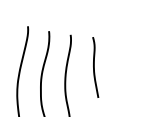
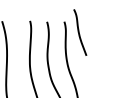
curve: (94, 67) -> (79, 32), moved

